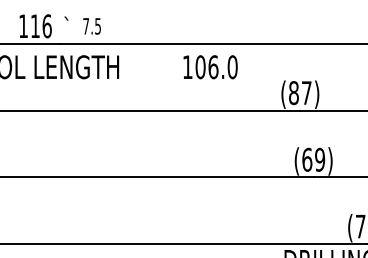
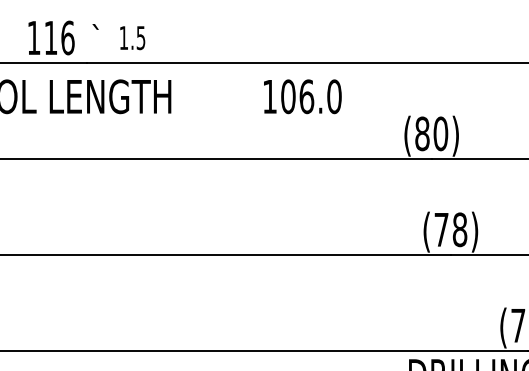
text: (85, 26) -> (122, 38), 7.5 -> 1.5
text: (306, 93) -> (440, 134), (87) -> (80)
text: (313, 159) -> (450, 229), (69) -> (78)

